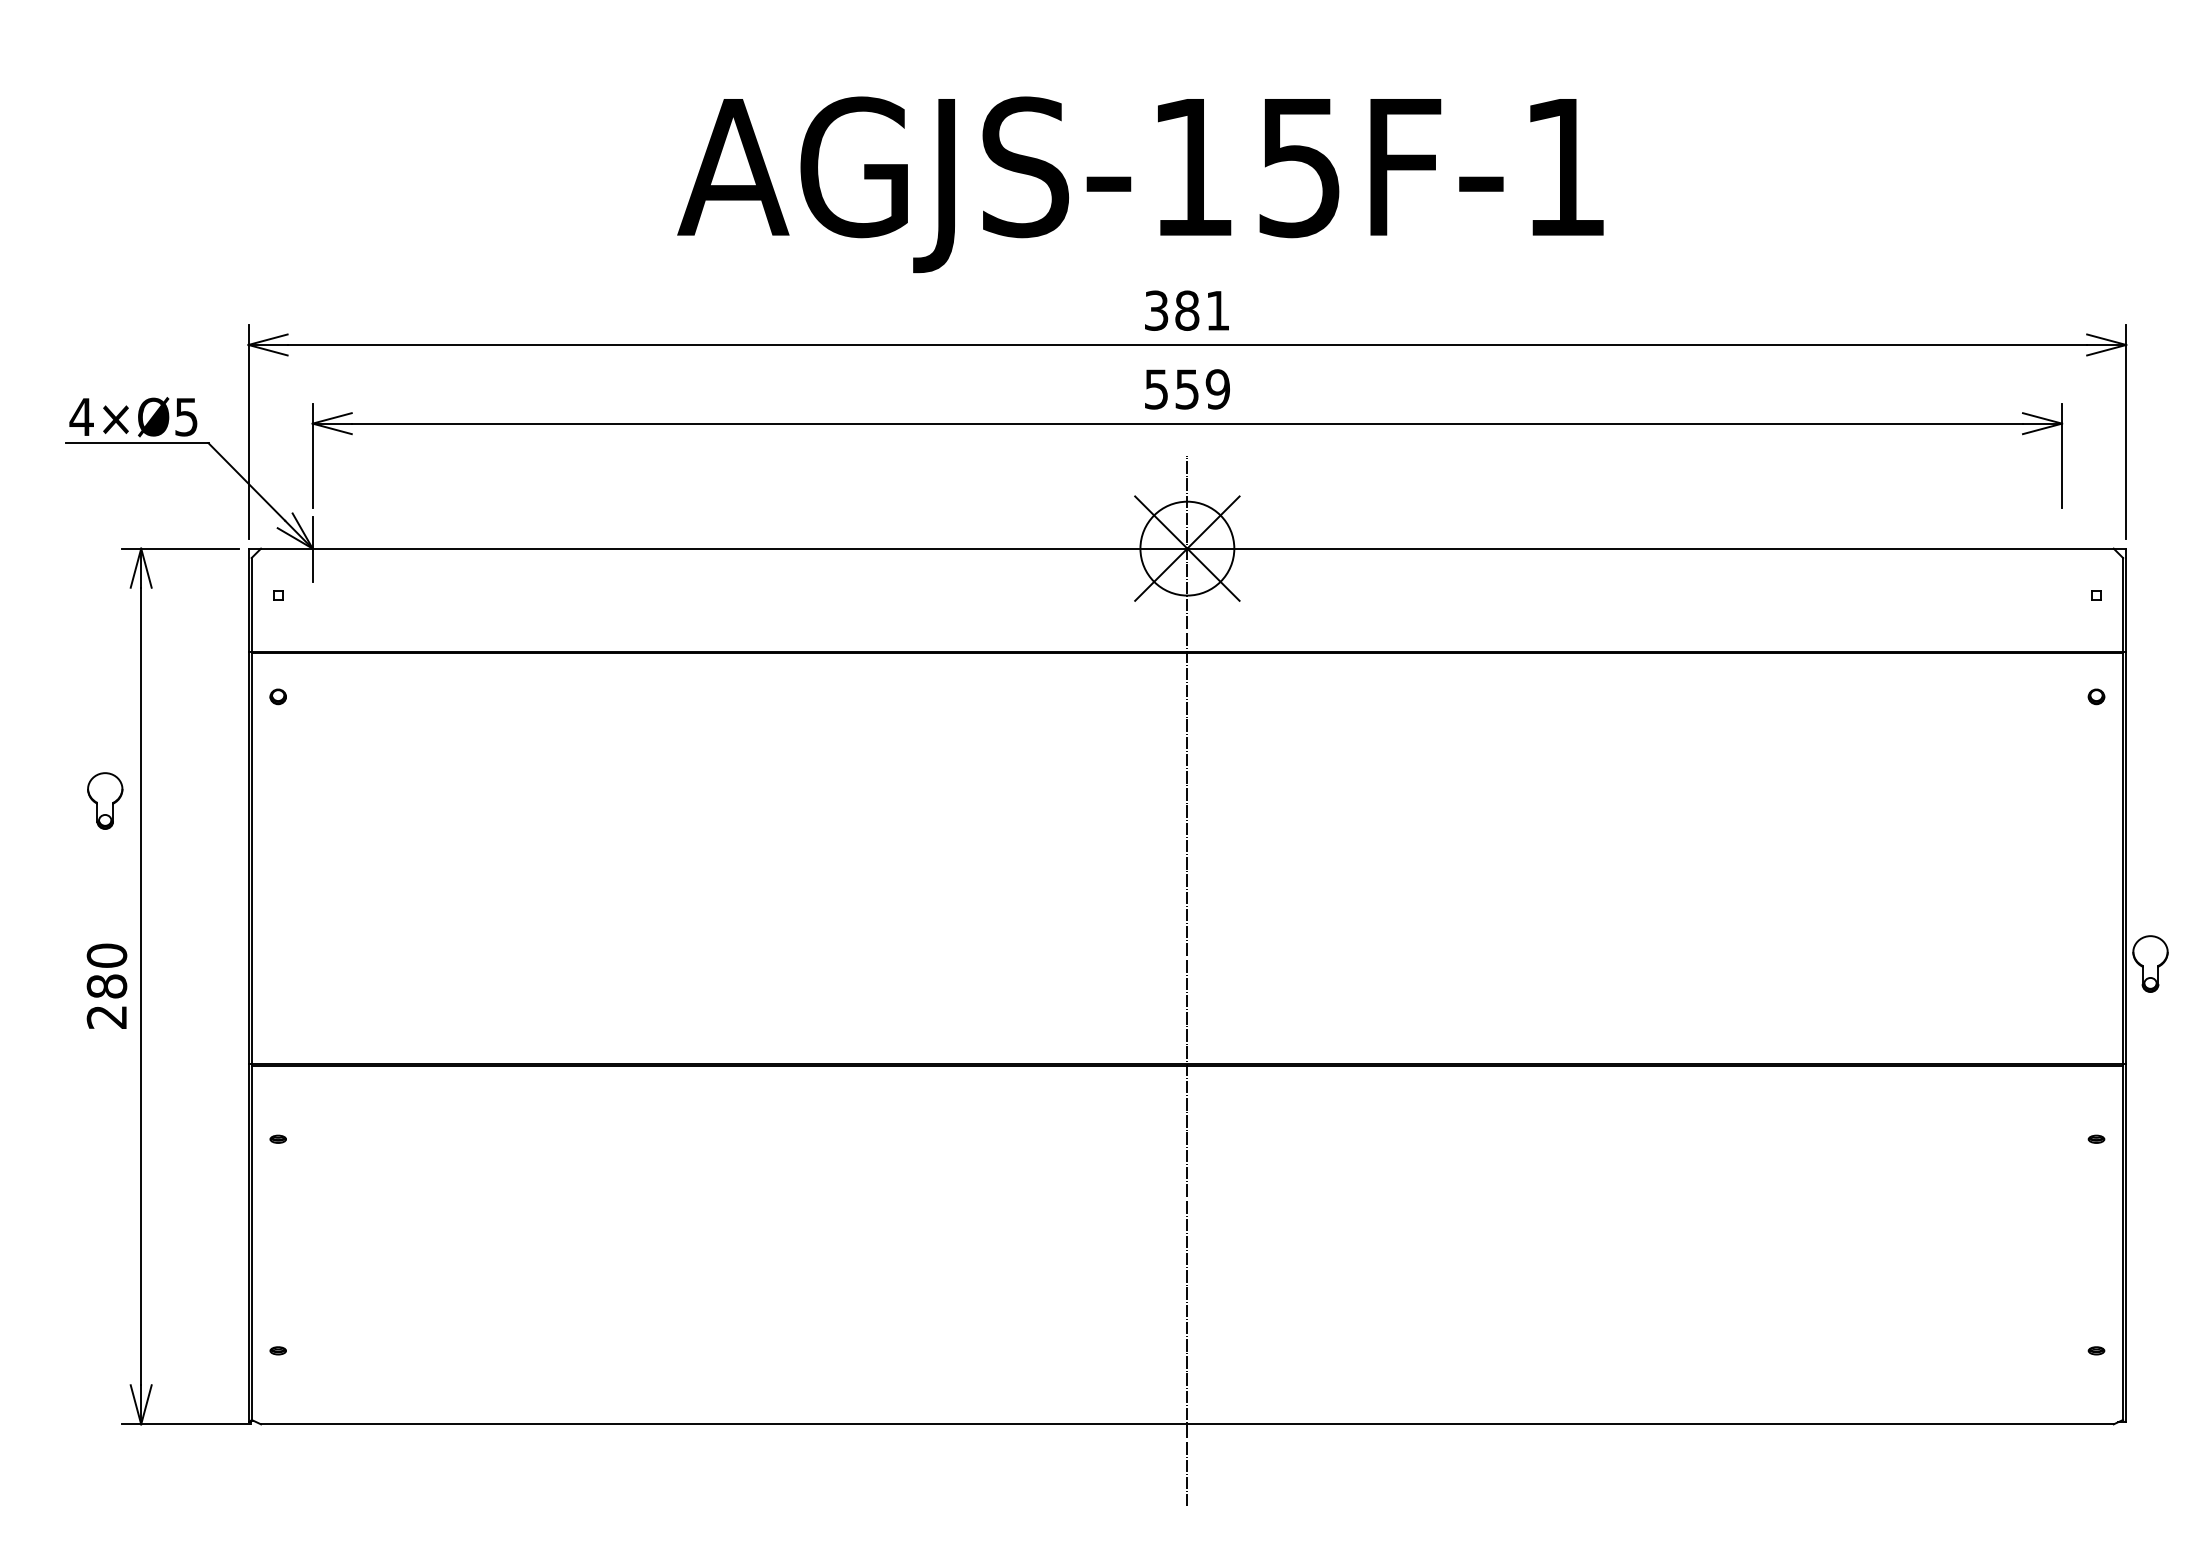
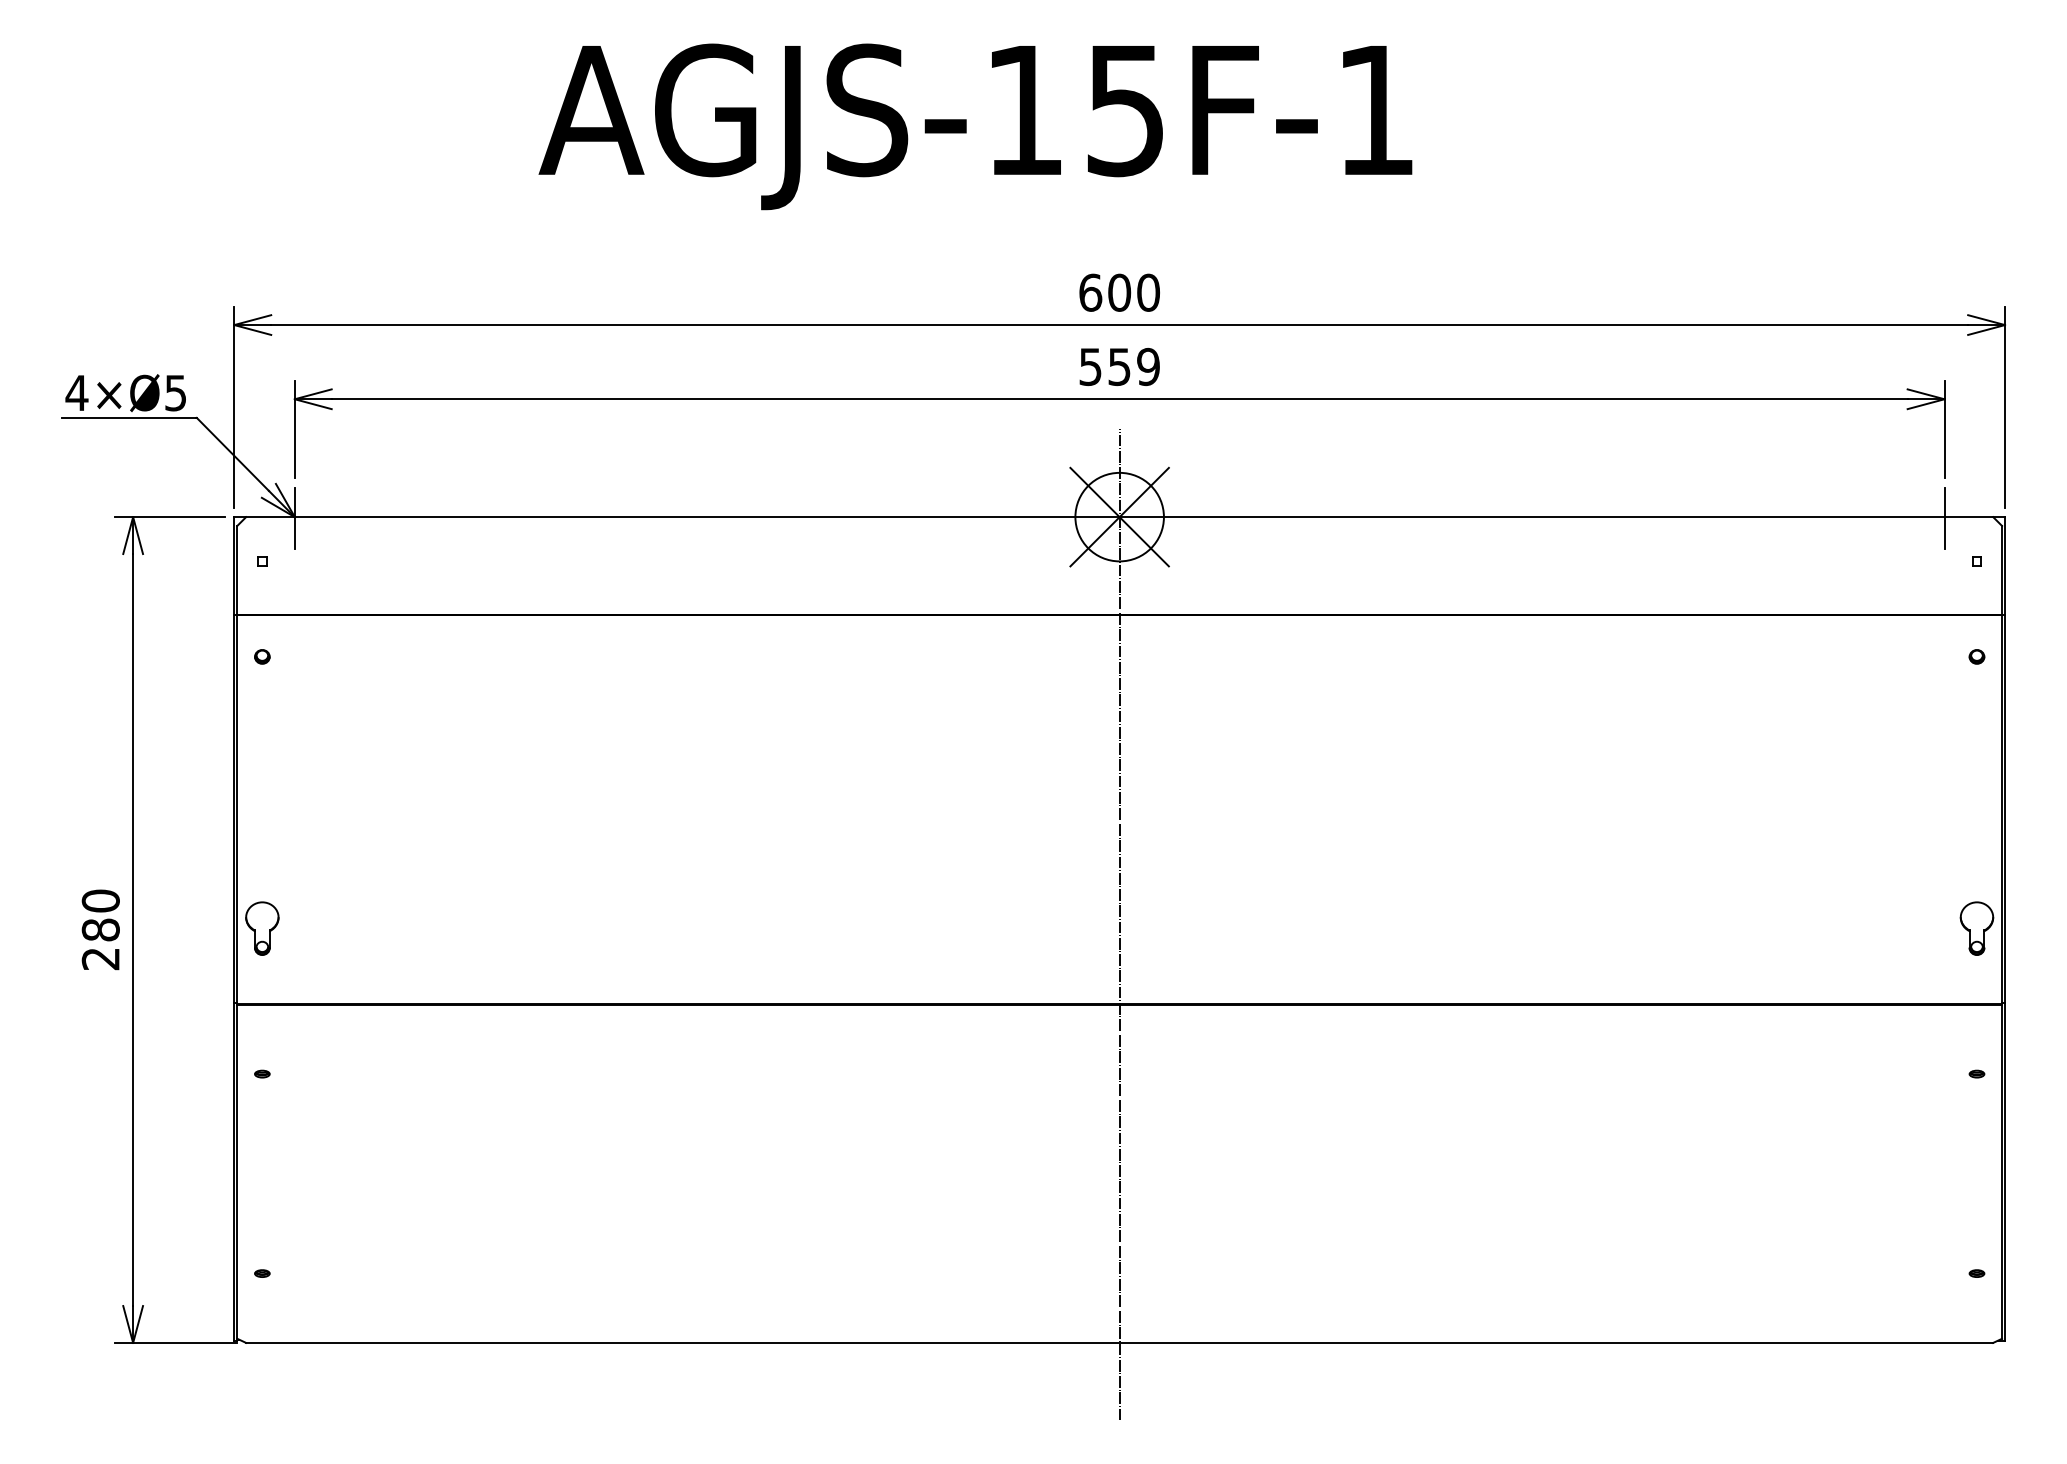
text: (1140, 184) -> (975, 126), moved
text: (1187, 310) -> (1119, 292), 381 -> 600
line: (2062, 549) -> (1944, 517), added
part: (105, 800) -> (262, 928), moved
part: (2150, 963) -> (1976, 928), moved

